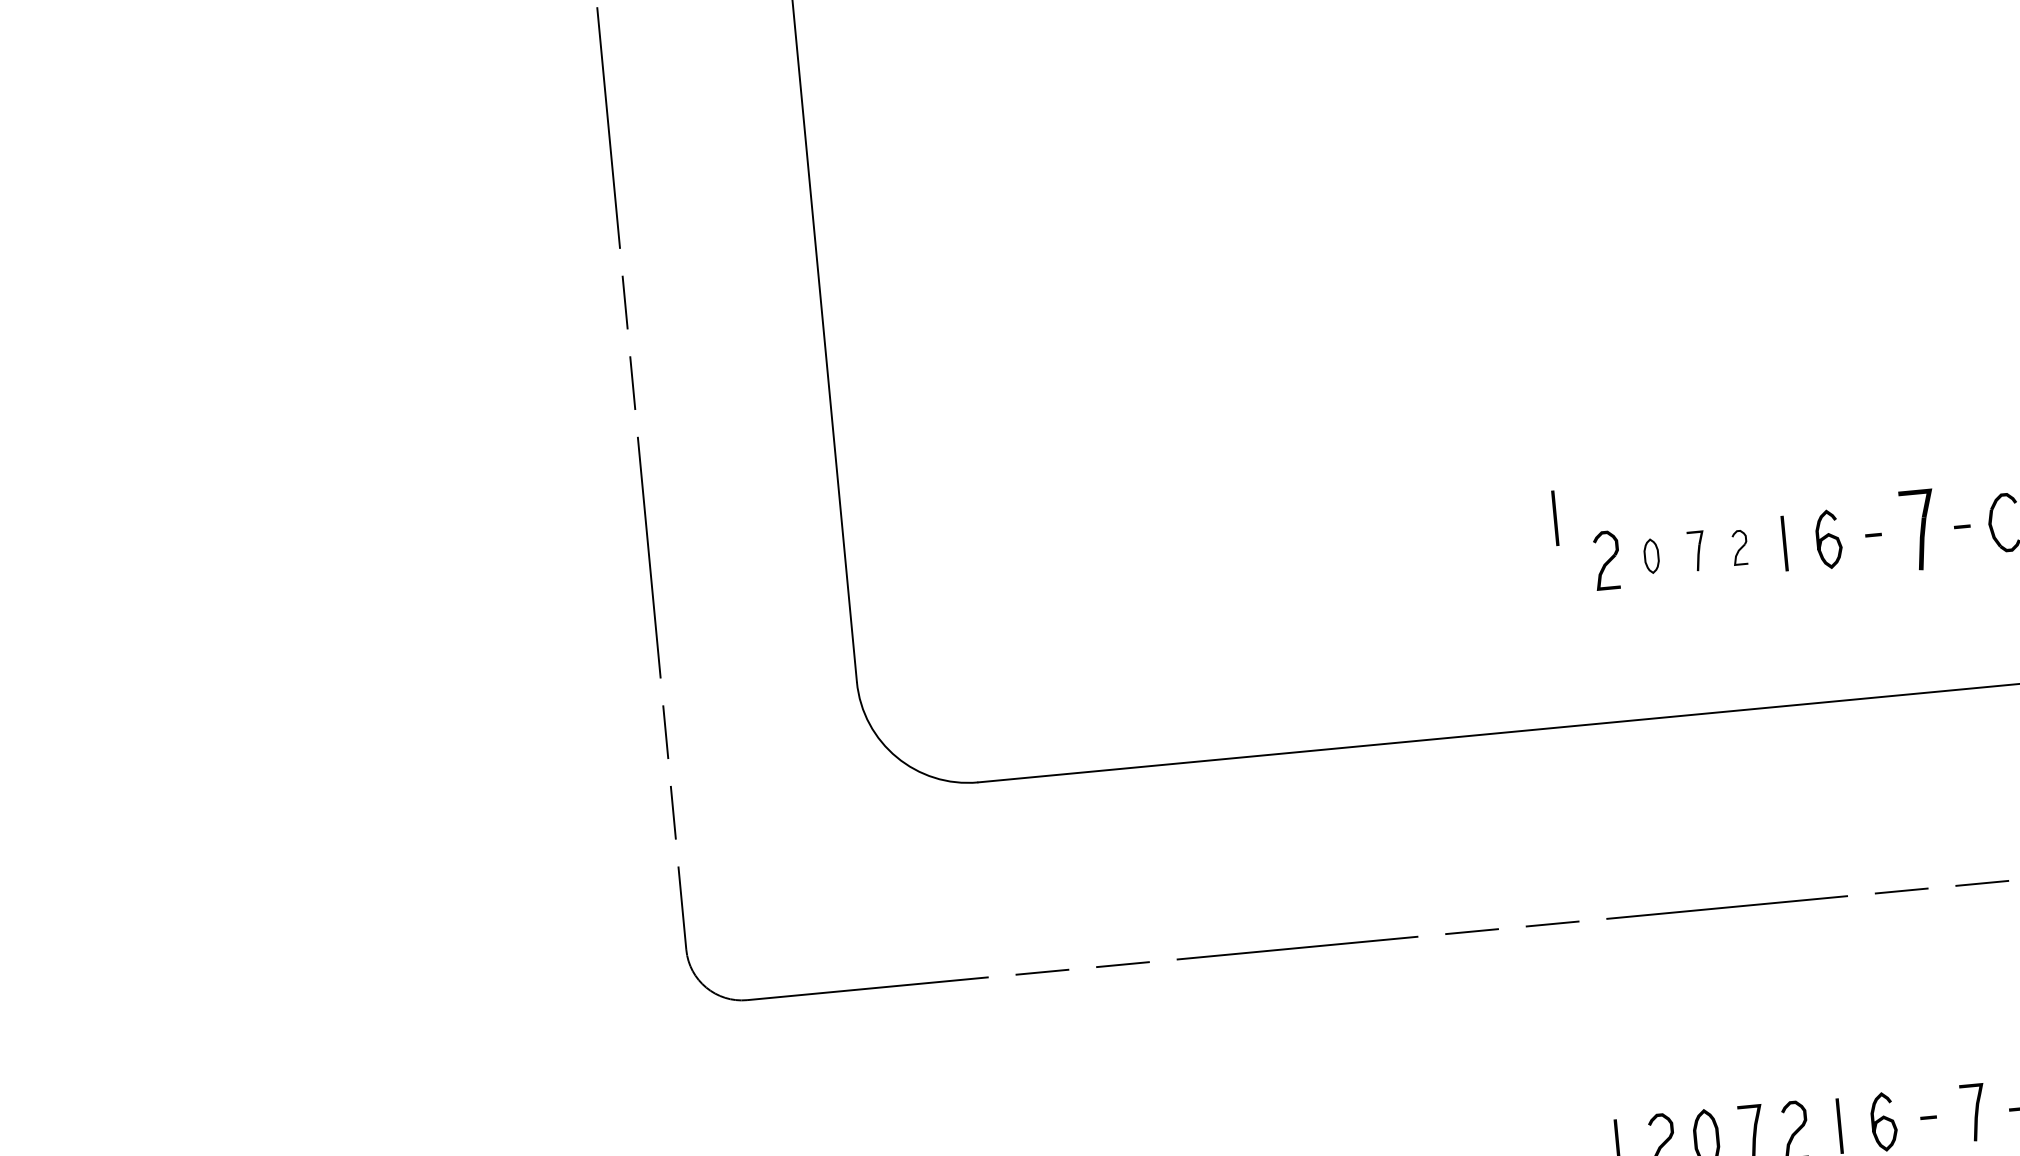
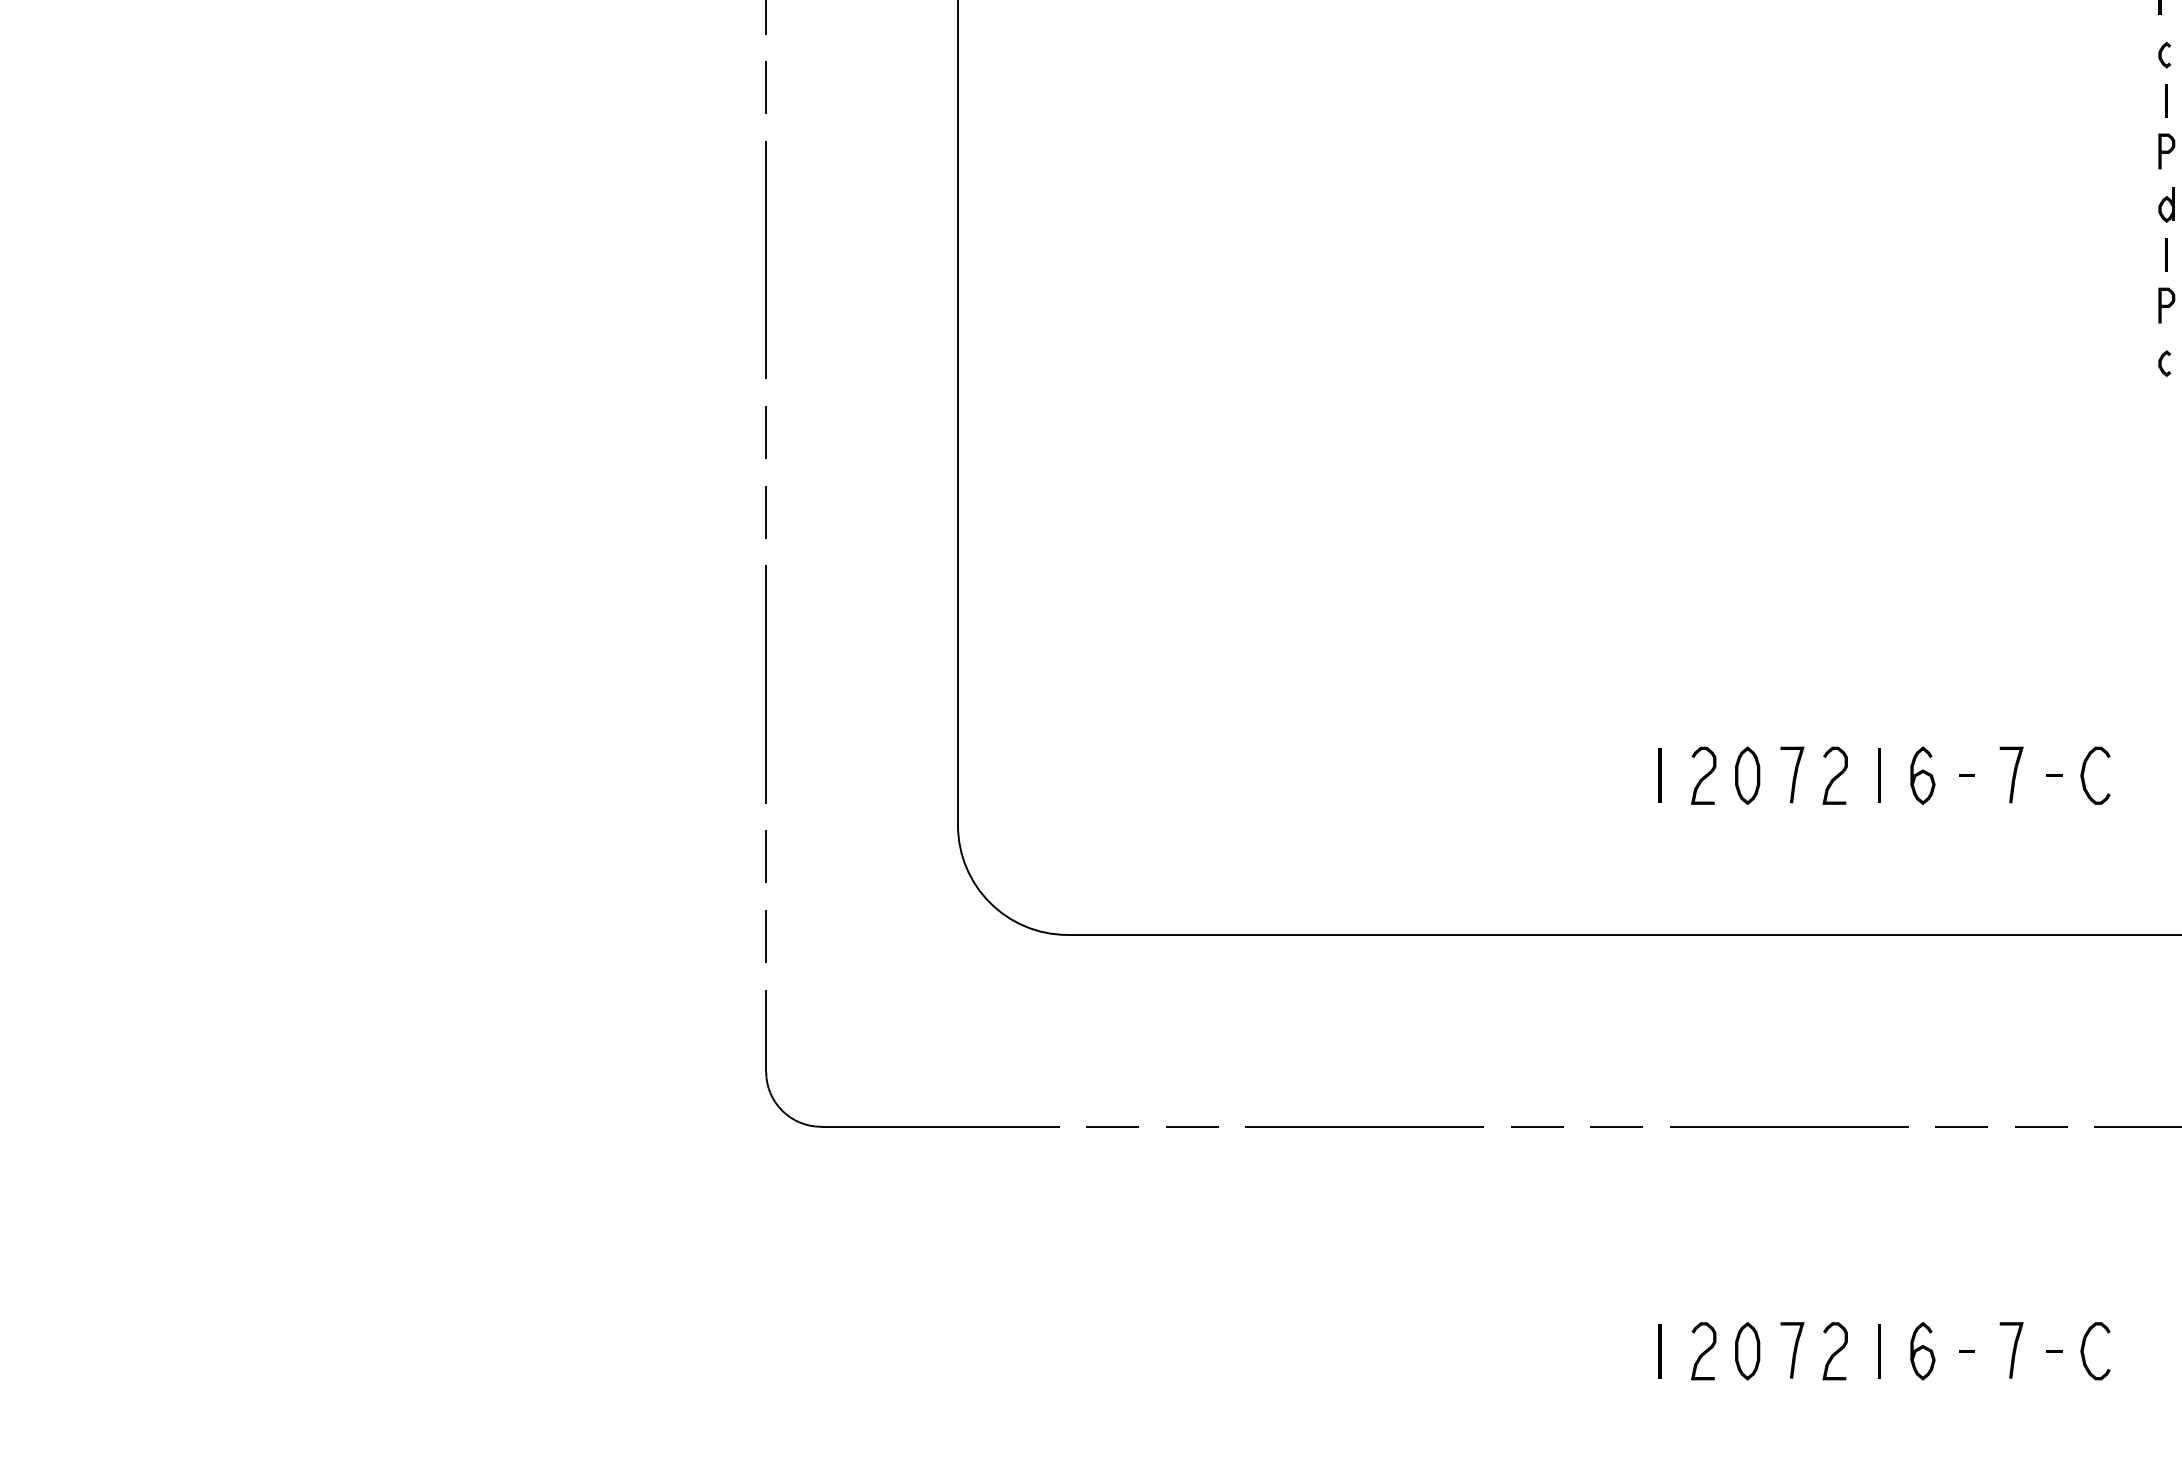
line: (1554, 518) -> (1659, 775), moved
part: (1918, 529) -> (2011, 774), size x0.71
part: (1739, 547) -> (1834, 775), size x1.67
part: (1696, 550) -> (1792, 774), size x1.43
part: (1651, 555) -> (1747, 775), size x1.67

